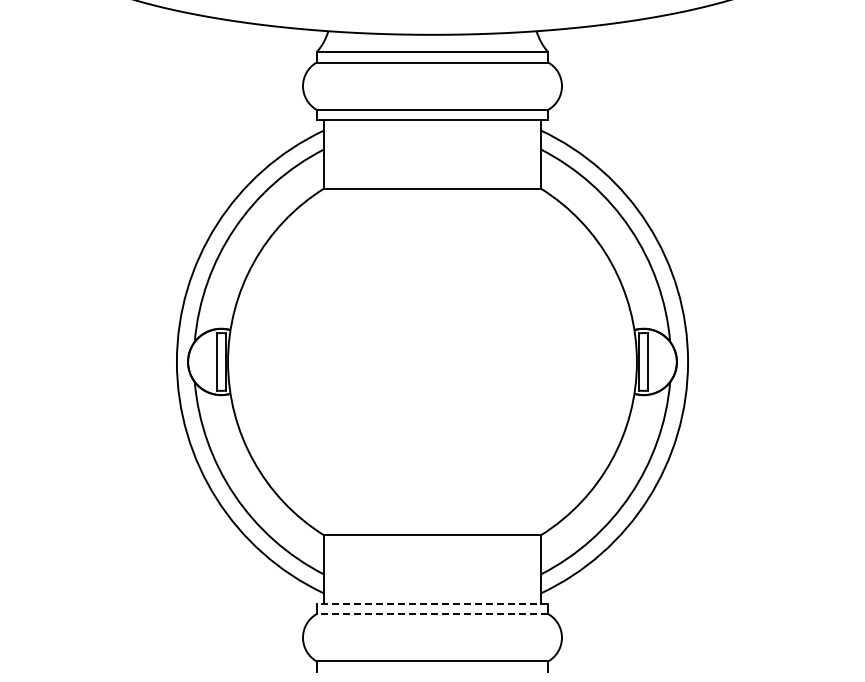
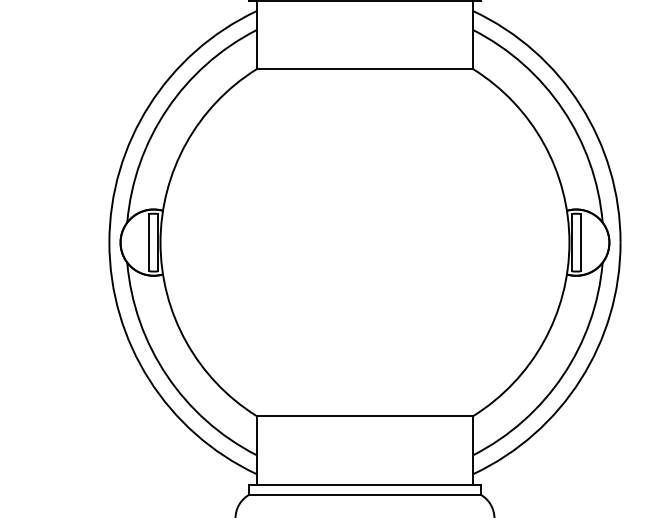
line: (432, 603) -> (364, 484), dashed -> solid
line: (432, 614) -> (364, 495), dashed -> solid

